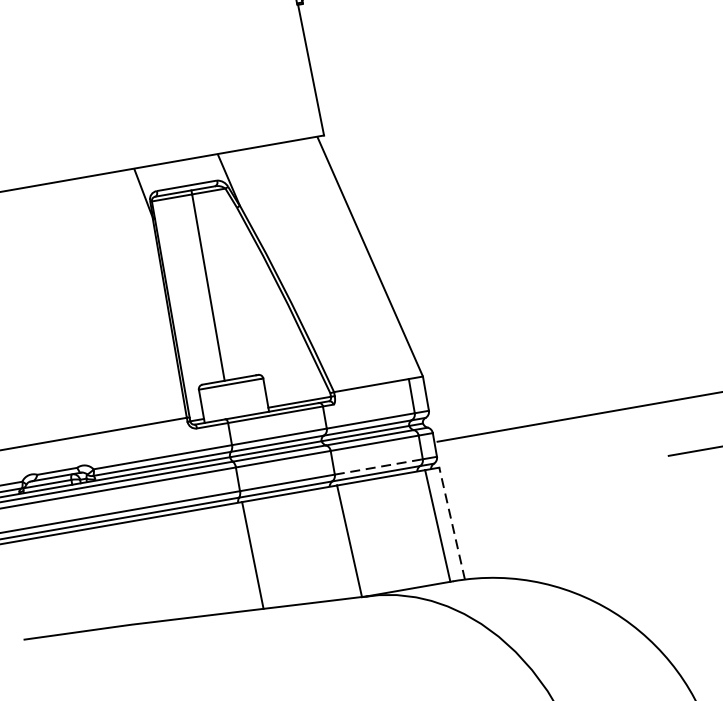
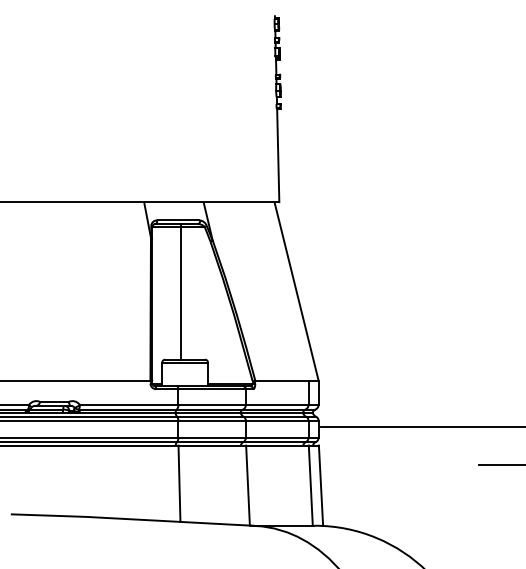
line: (379, 466) -> (277, 437), dashed -> solid
line: (451, 523) -> (320, 485), dashed -> solid

